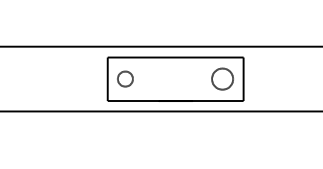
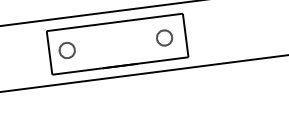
part: (222, 78) -> (164, 37), size x0.71

